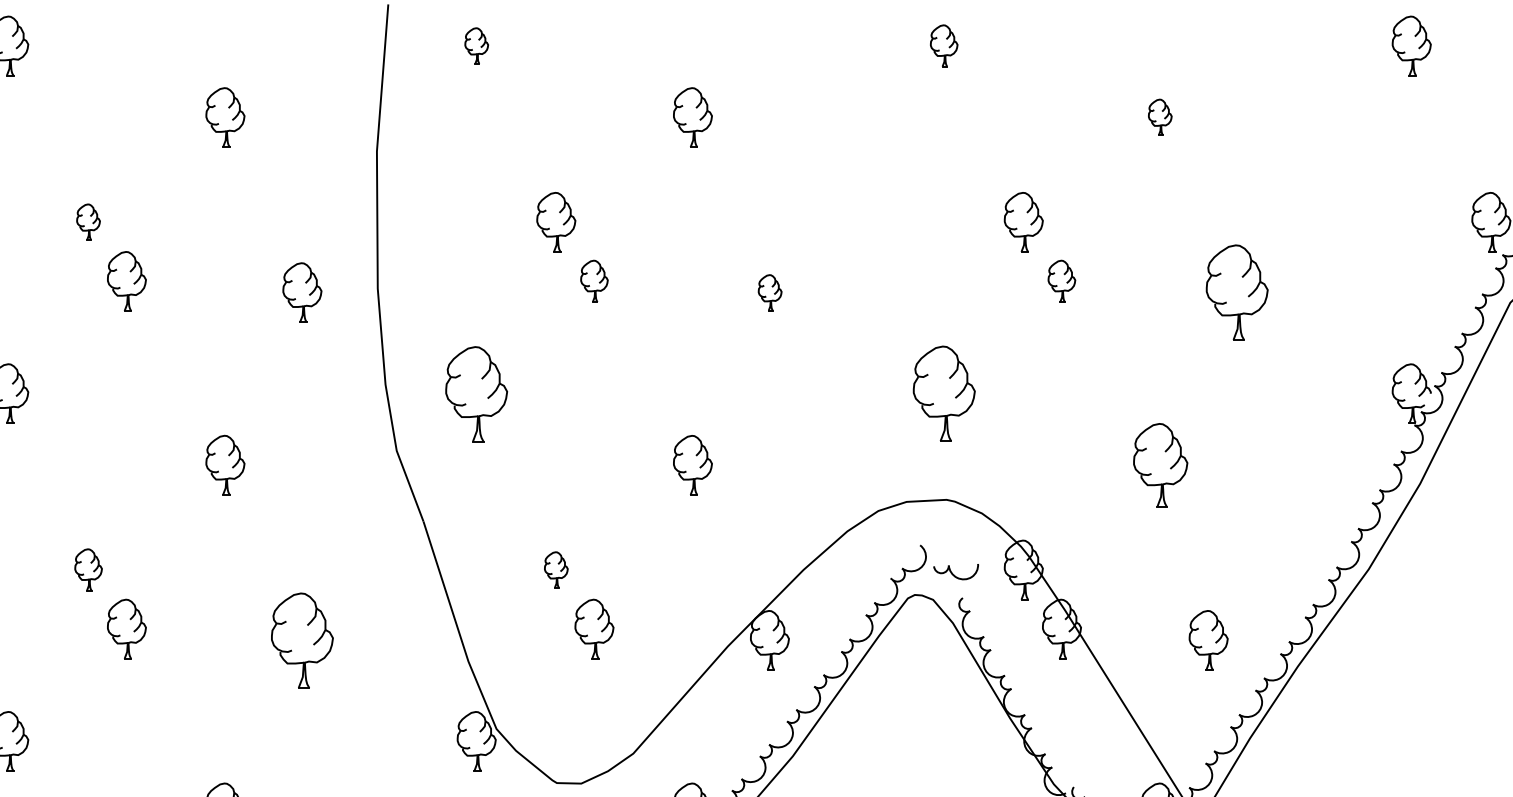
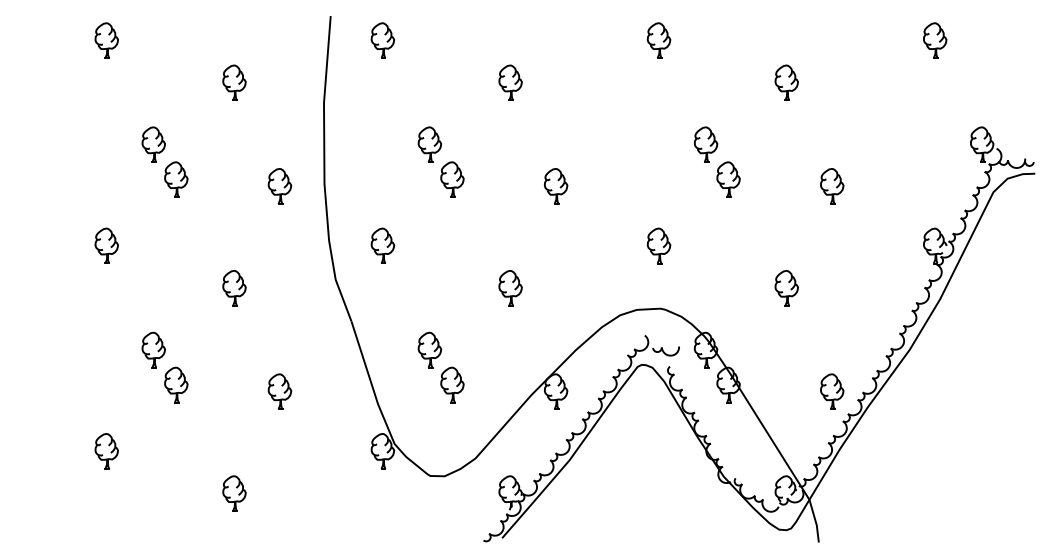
part: (475, 45) -> (382, 40), size x1.67
part: (943, 45) -> (658, 40), size x1.43
part: (1159, 116) -> (786, 82), size x1.67
part: (88, 221) -> (153, 144), size x1.67
part: (594, 281) -> (452, 179), size x1.43
part: (1061, 281) -> (728, 179), size x1.43
part: (770, 292) -> (556, 186), size x1.67
part: (1237, 292) -> (832, 186), size x0.62
part: (475, 392) -> (382, 245), size x0.62
part: (943, 392) -> (658, 245), size x0.62
part: (1159, 465) -> (786, 288), size x0.71
part: (88, 568) -> (153, 349), size x1.43
part: (555, 568) -> (429, 349), size x1.67
part: (301, 640) -> (279, 391), size x0.62
part: (1209, 640) -> (832, 391), moved

